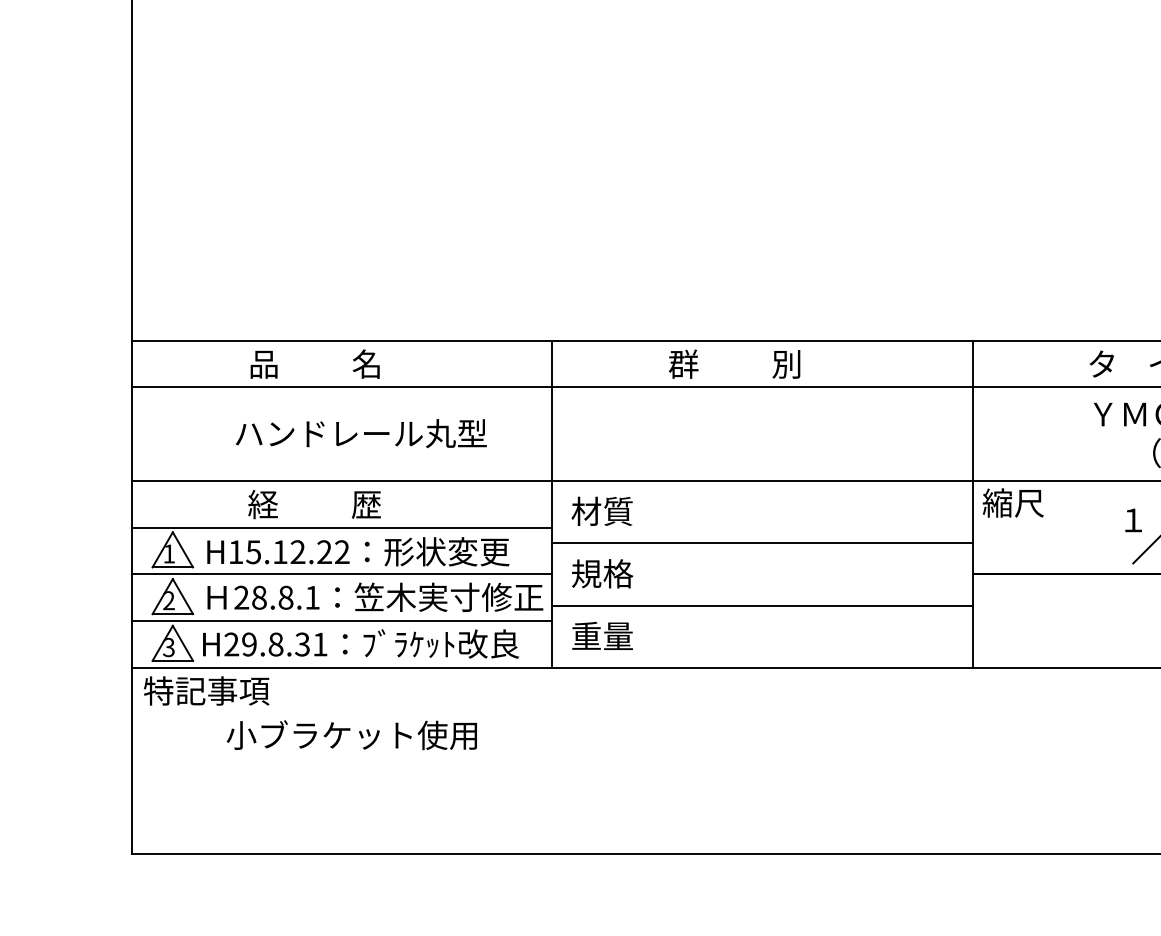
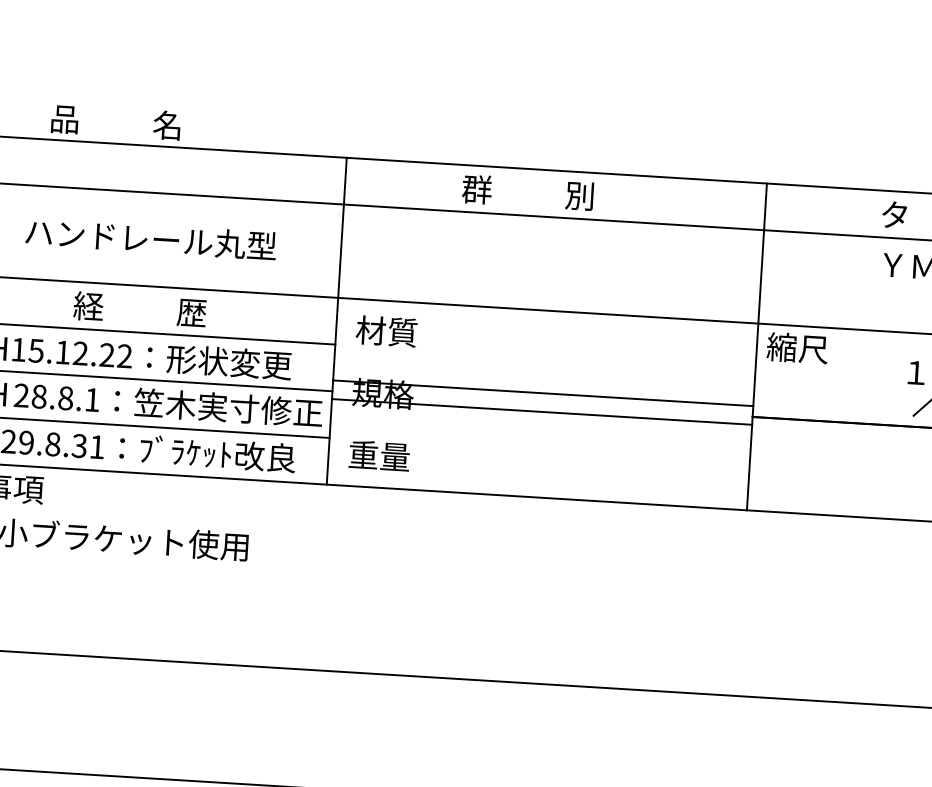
text: (314, 363) -> (115, 121), moved
text: (314, 504) -> (139, 309), moved
line: (761, 543) -> (541, 412), moved
line: (761, 605) -> (542, 393), moved

